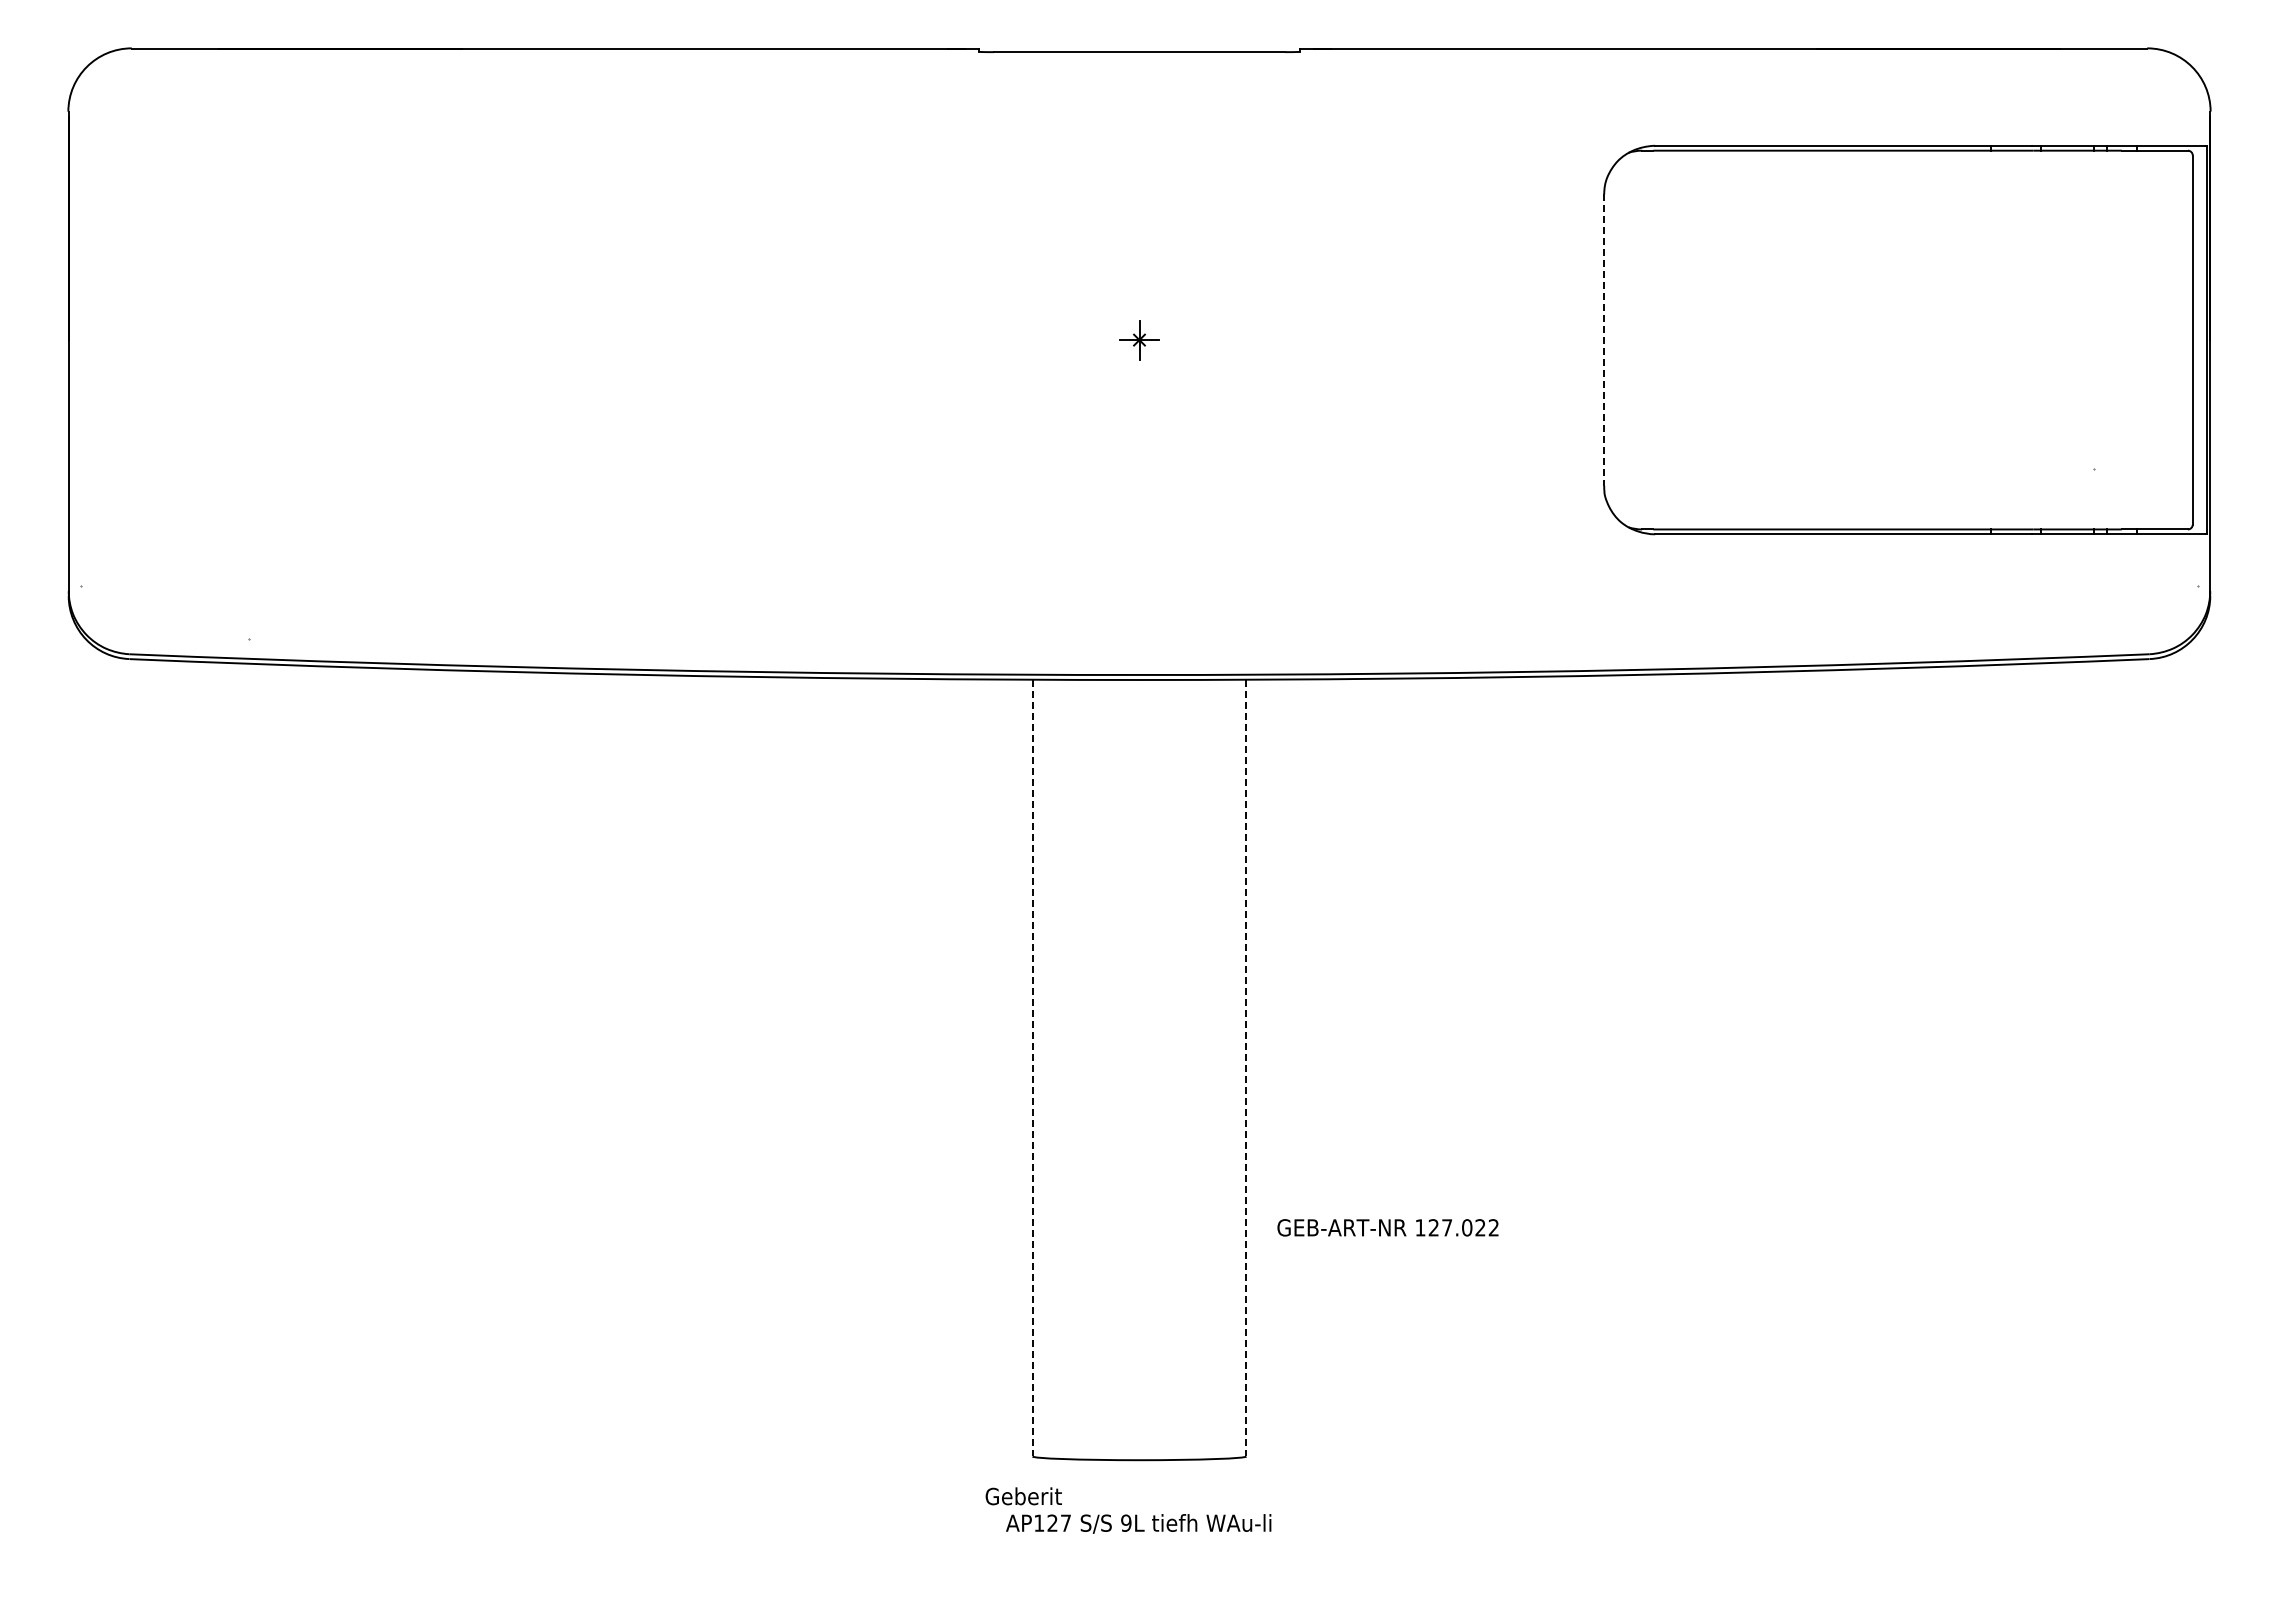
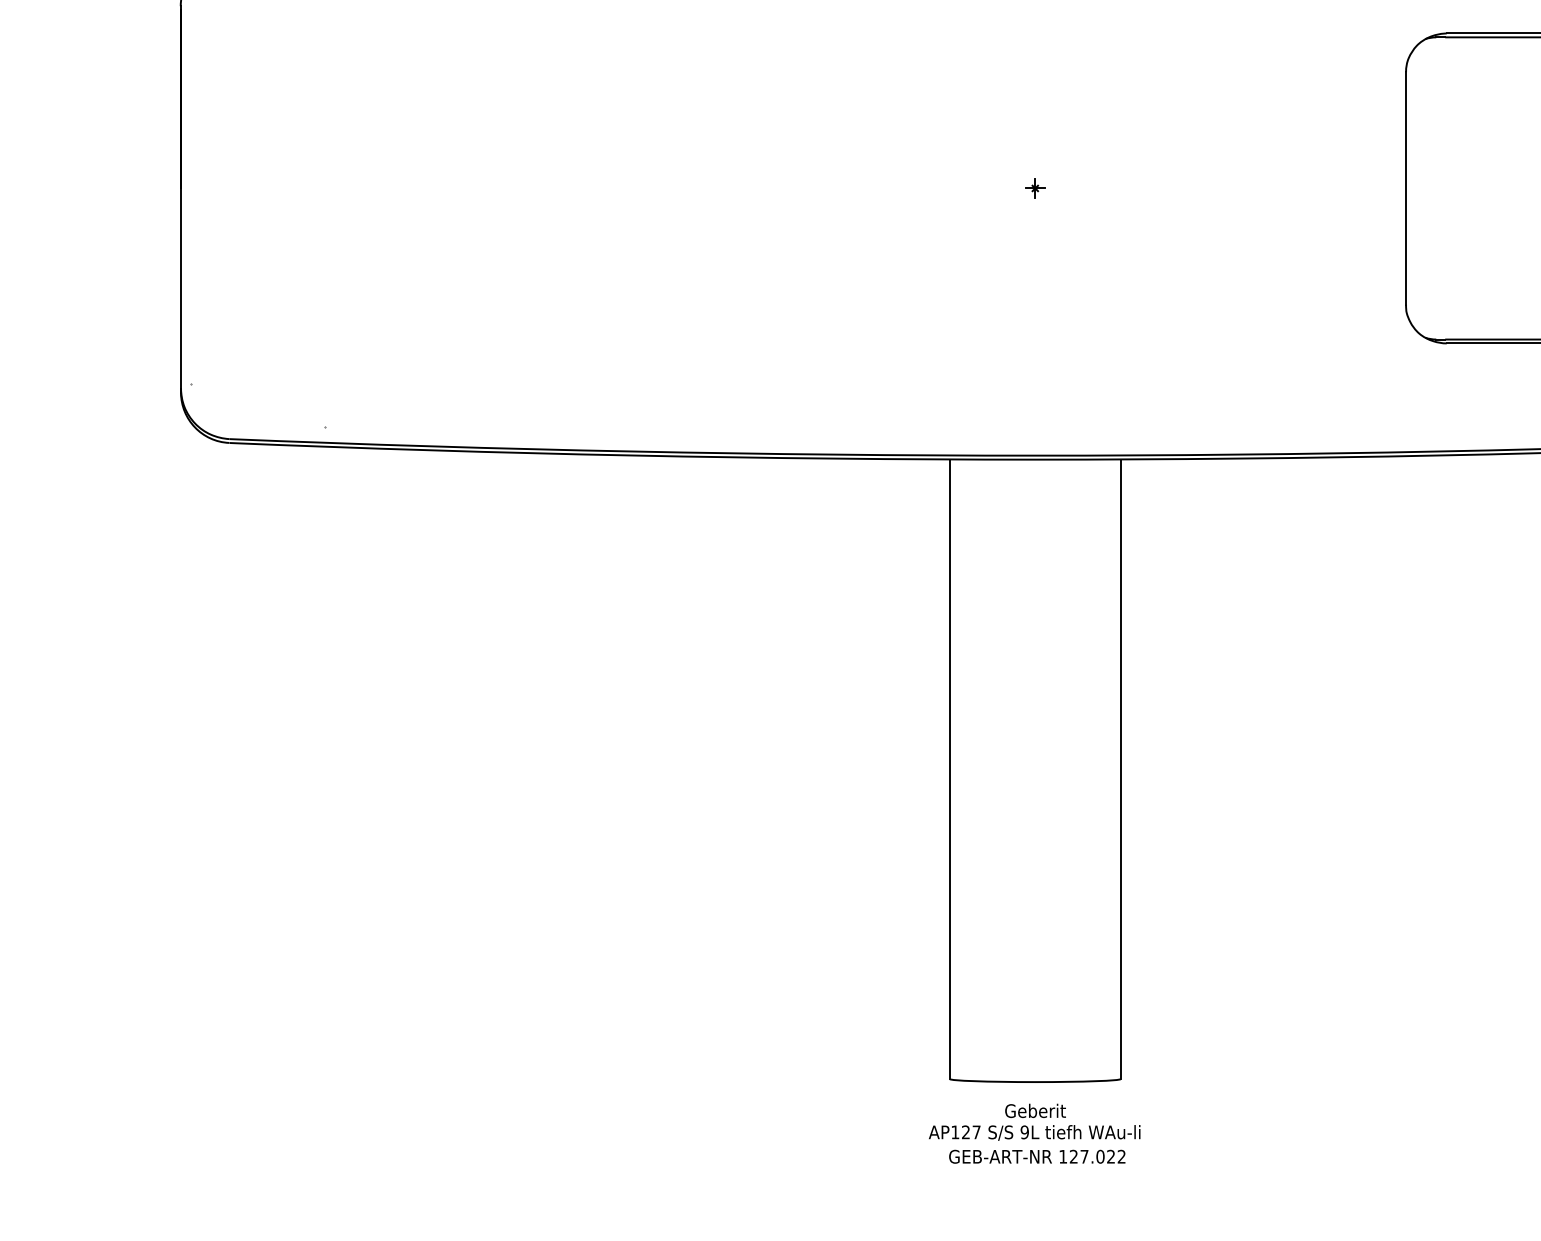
part: (1139, 339) -> (1035, 188), size x0.62
line: (1604, 340) -> (1406, 188), dashed -> solid
line: (1032, 1068) -> (949, 769), dashed -> solid
line: (1246, 1068) -> (1120, 769), dashed -> solid
text: (1387, 1227) -> (1036, 1156), moved
text: (1023, 1496) -> (1035, 1111), moved

